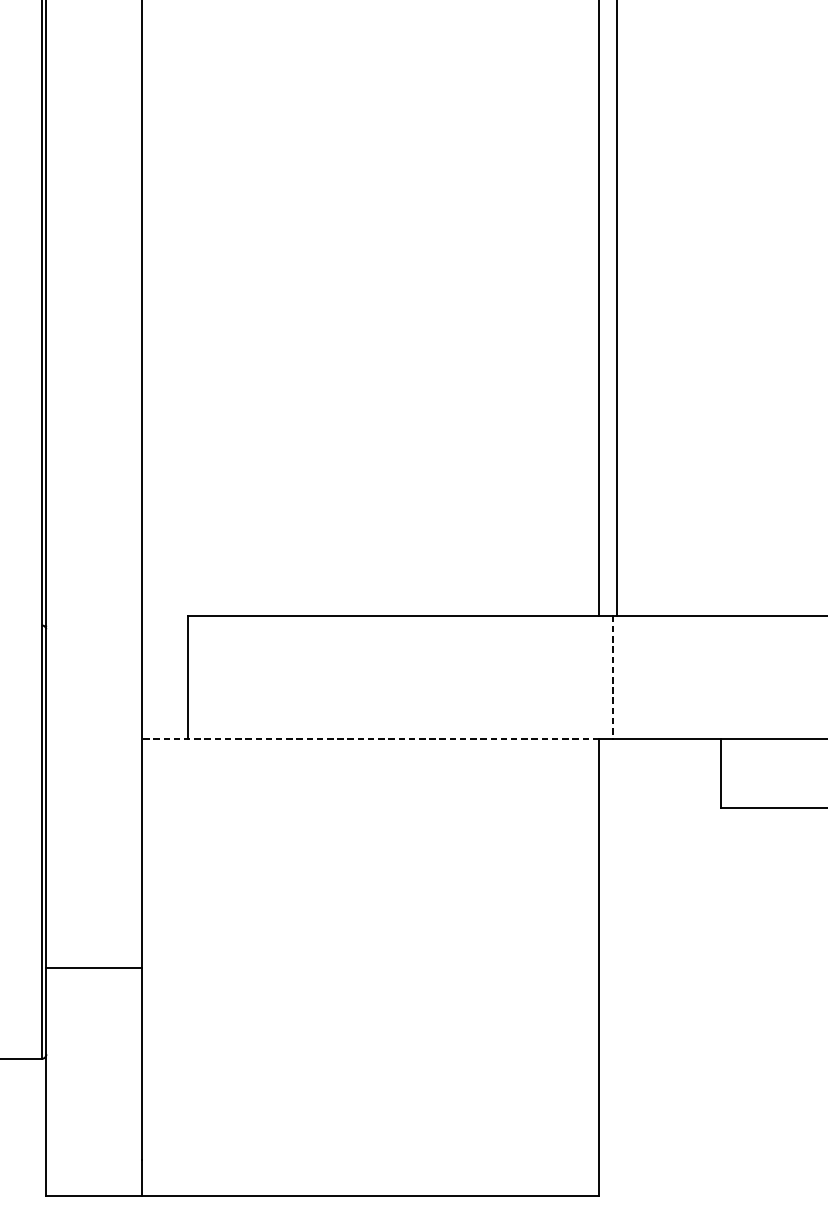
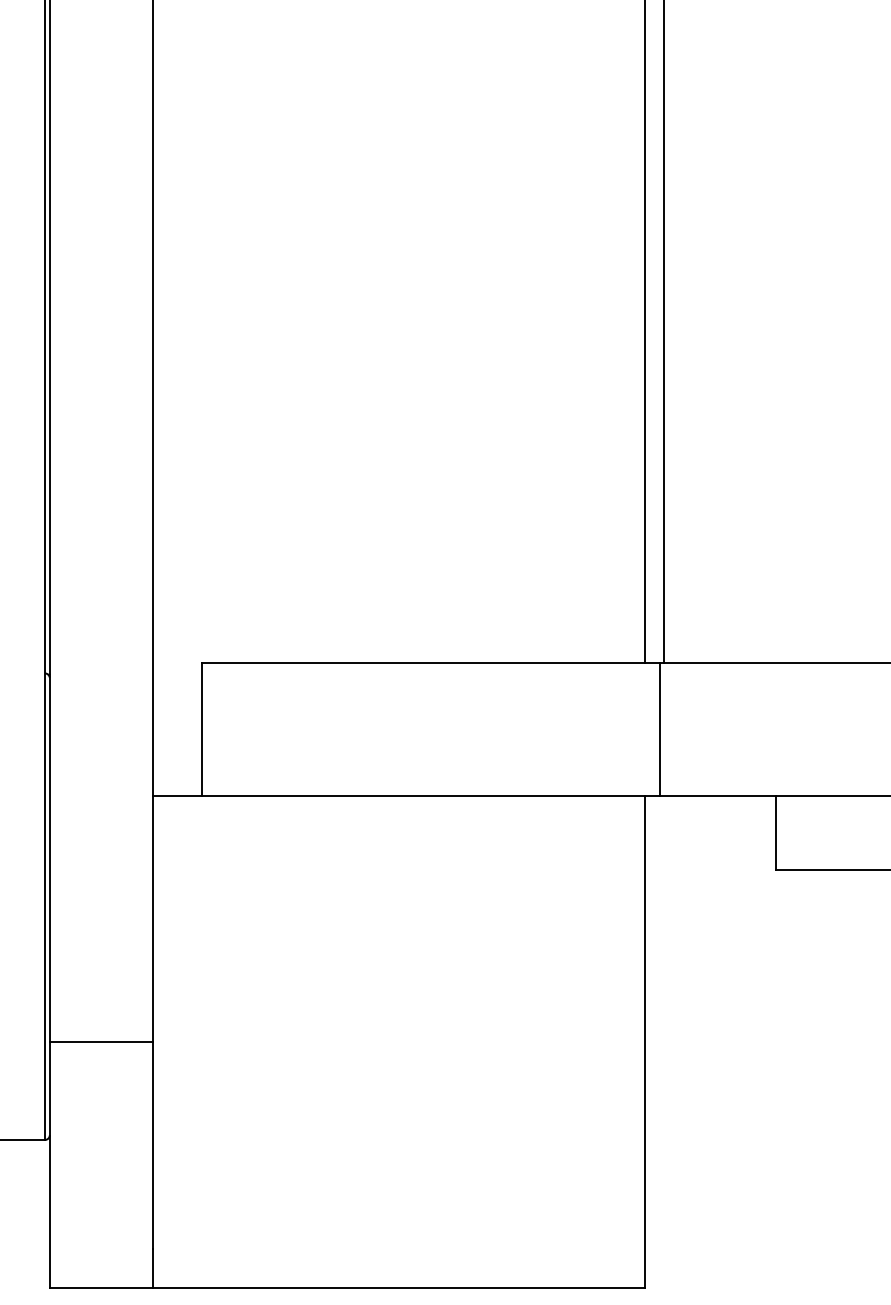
line: (612, 677) -> (659, 729), dashed -> solid
line: (371, 738) -> (399, 795), dashed -> solid

